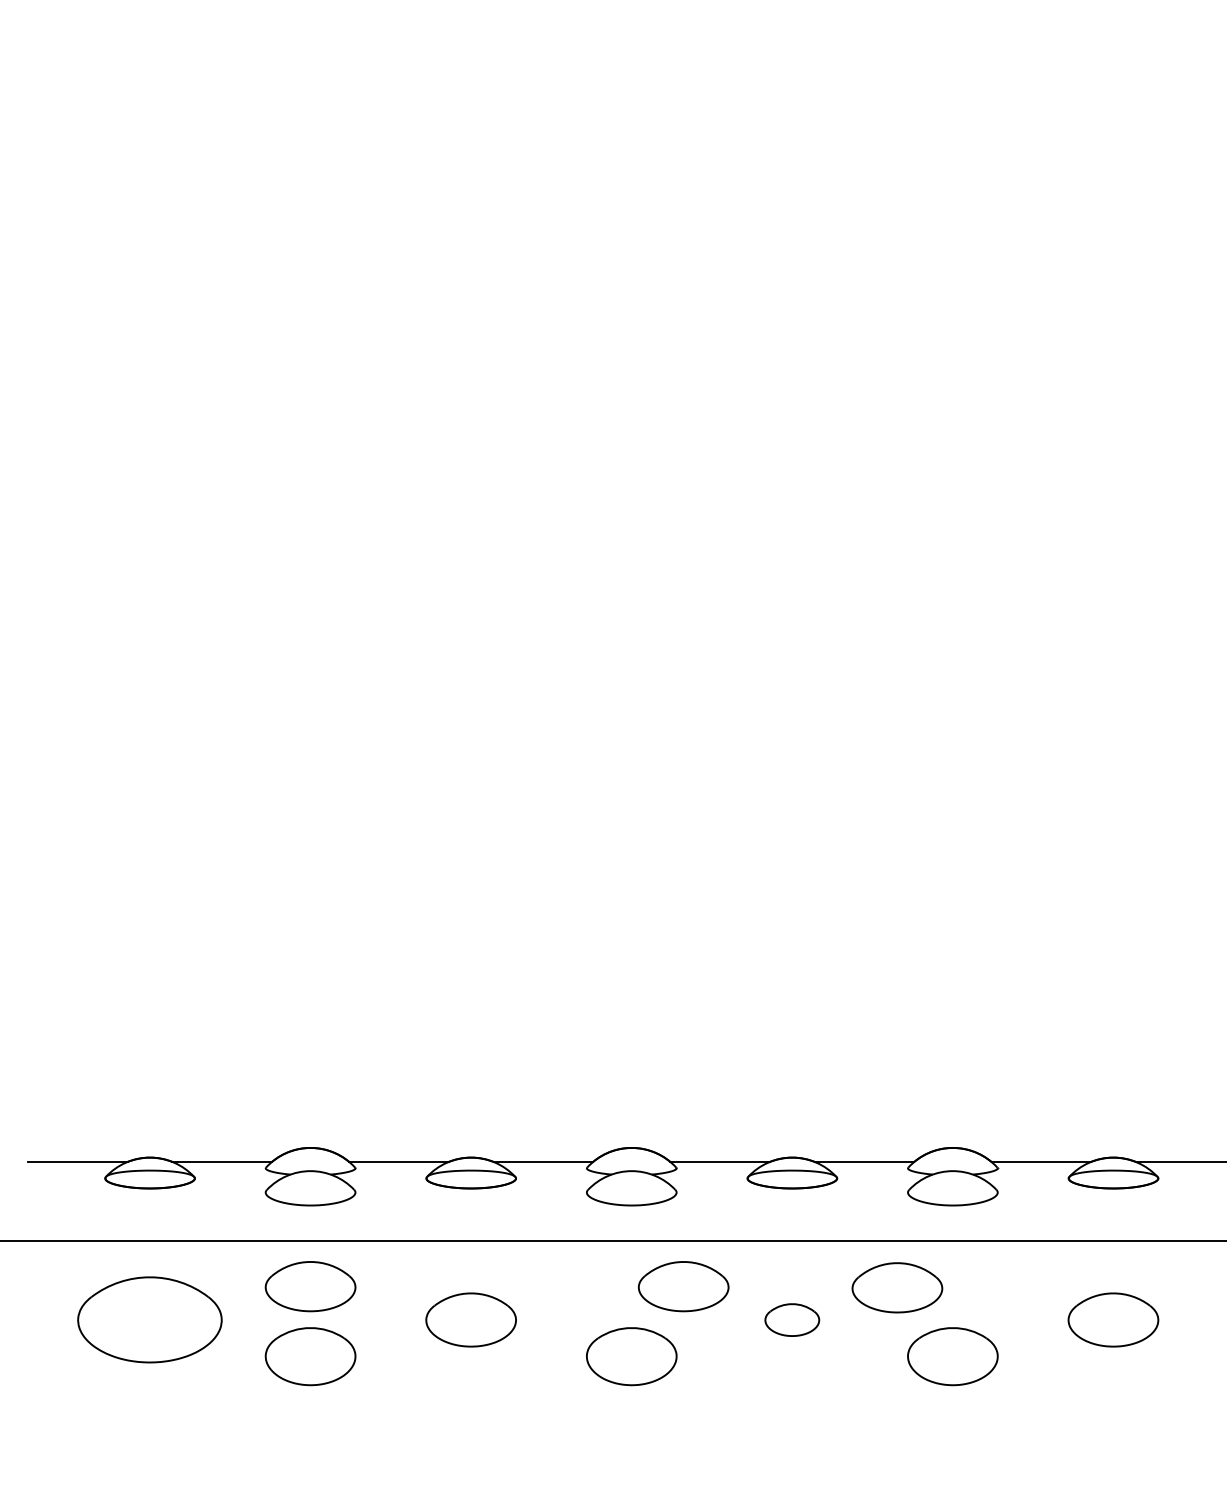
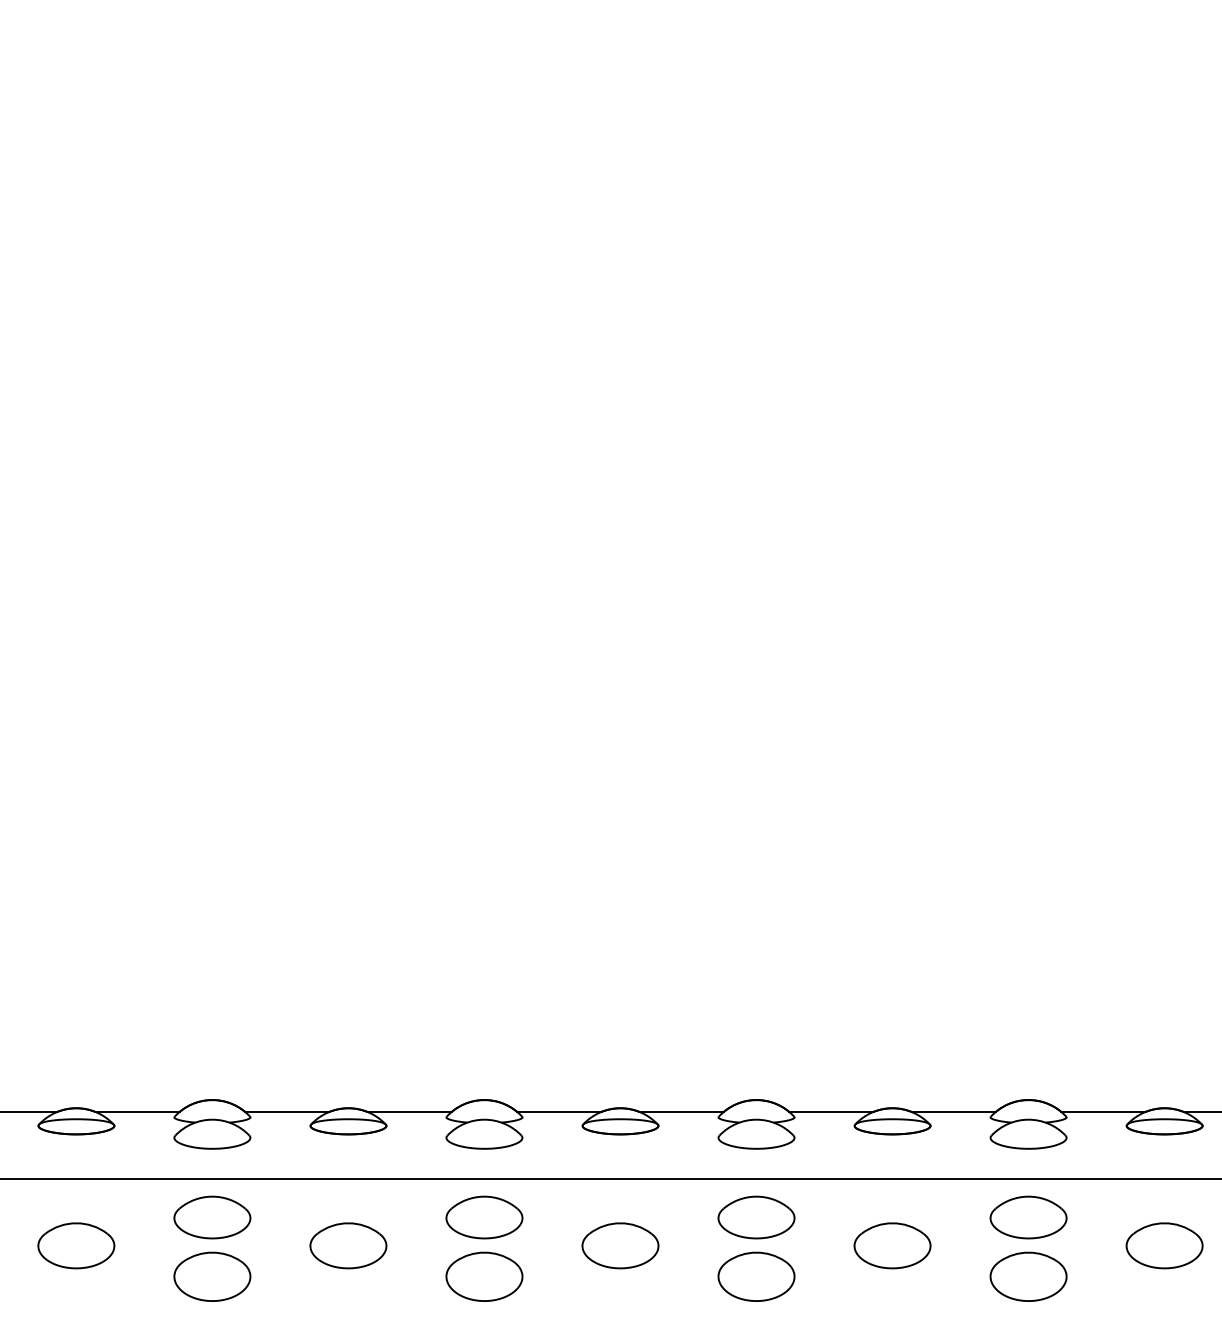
part: (683, 1286) -> (484, 1217), moved
part: (897, 1287) -> (756, 1217), moved
part: (150, 1319) -> (76, 1245), size x0.62
part: (792, 1319) -> (620, 1245), size x1.67

